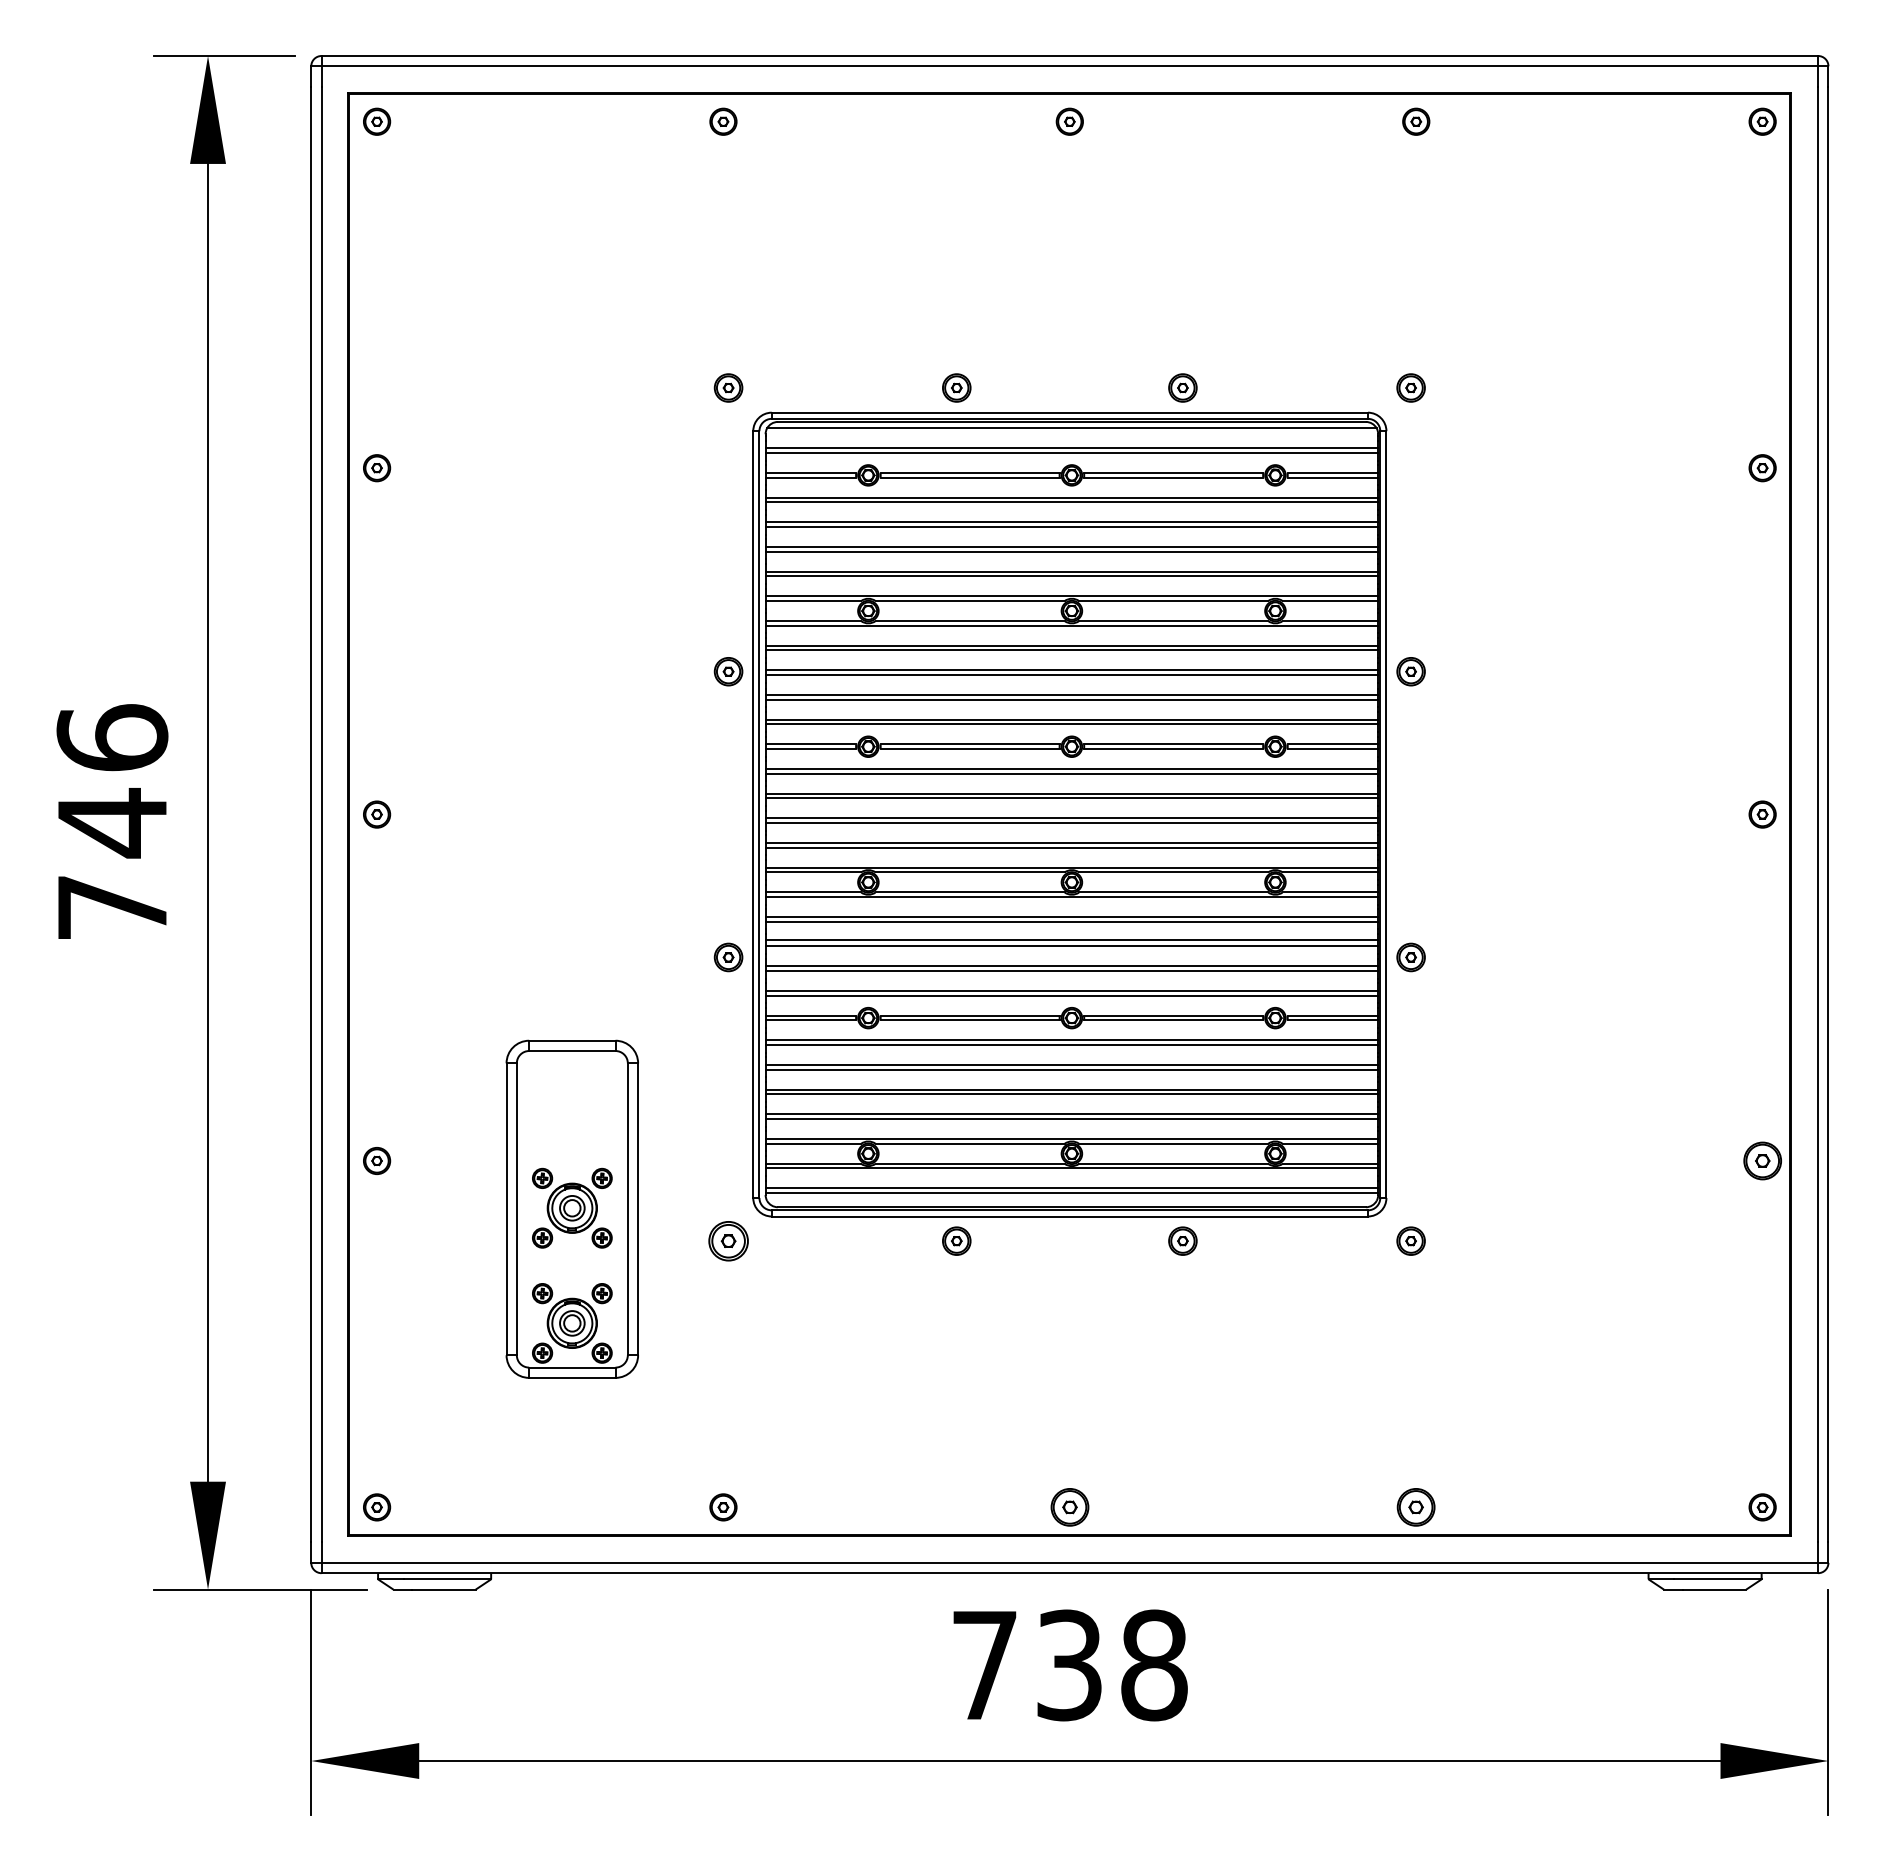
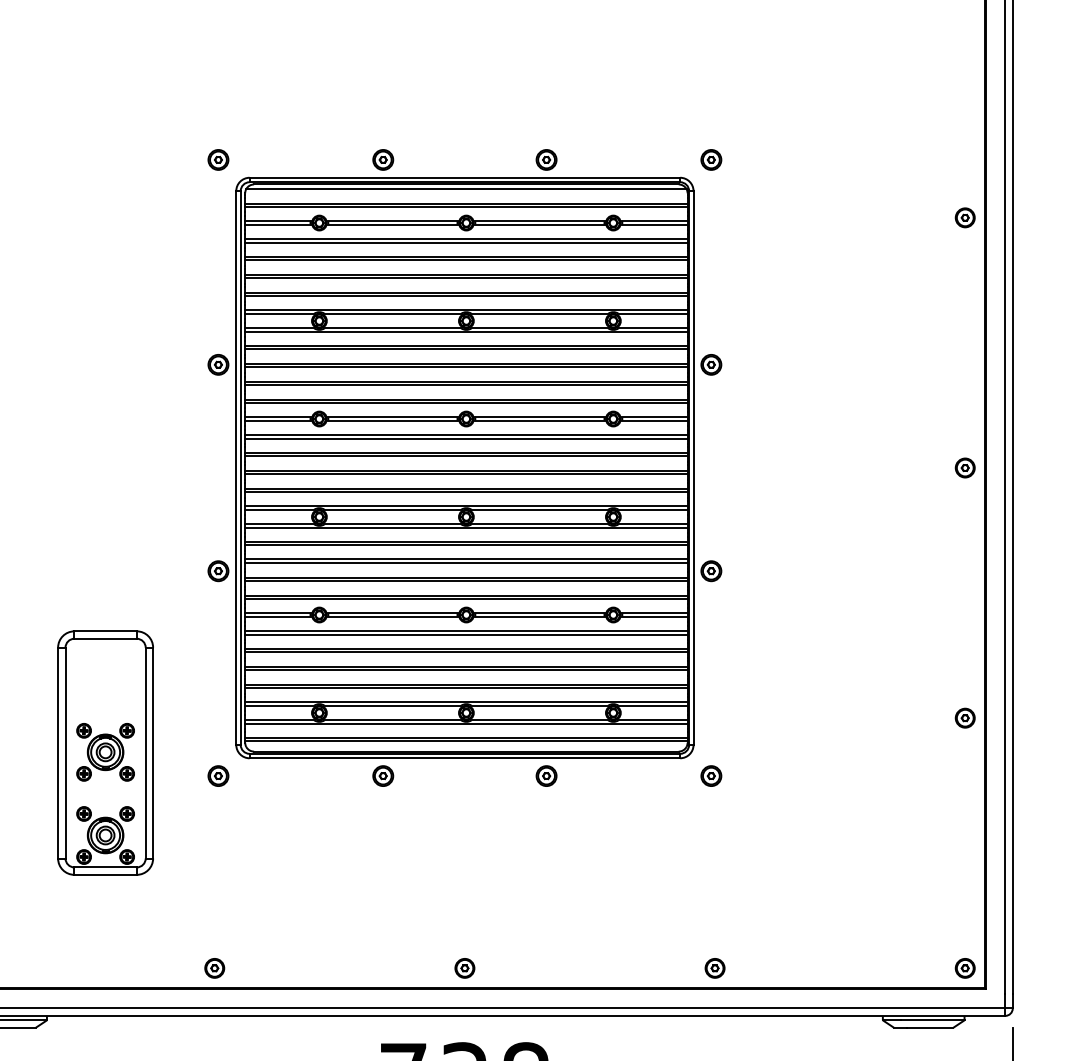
part: (1762, 1160) -> (965, 717), size x0.71
part: (728, 1240) -> (218, 775), size x0.71
part: (1069, 1507) -> (464, 968), size x0.71
part: (1416, 1507) -> (715, 968), size x0.71

